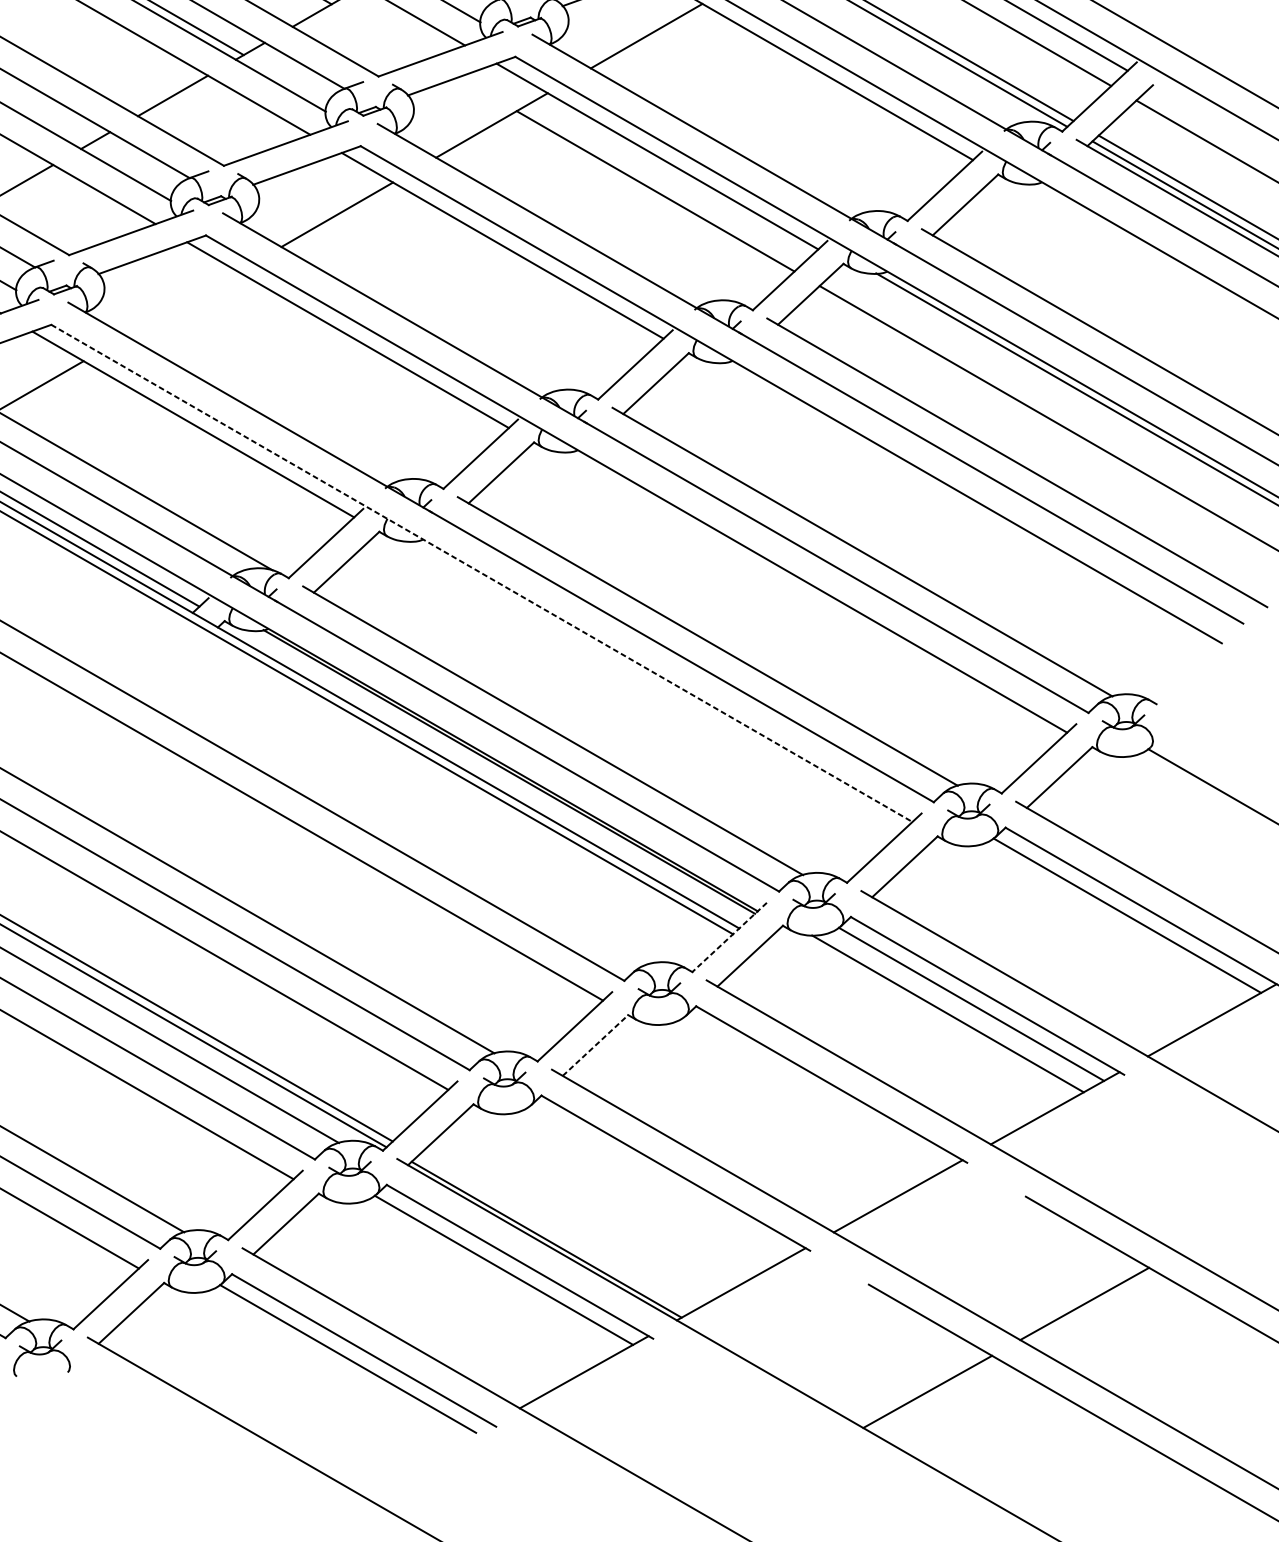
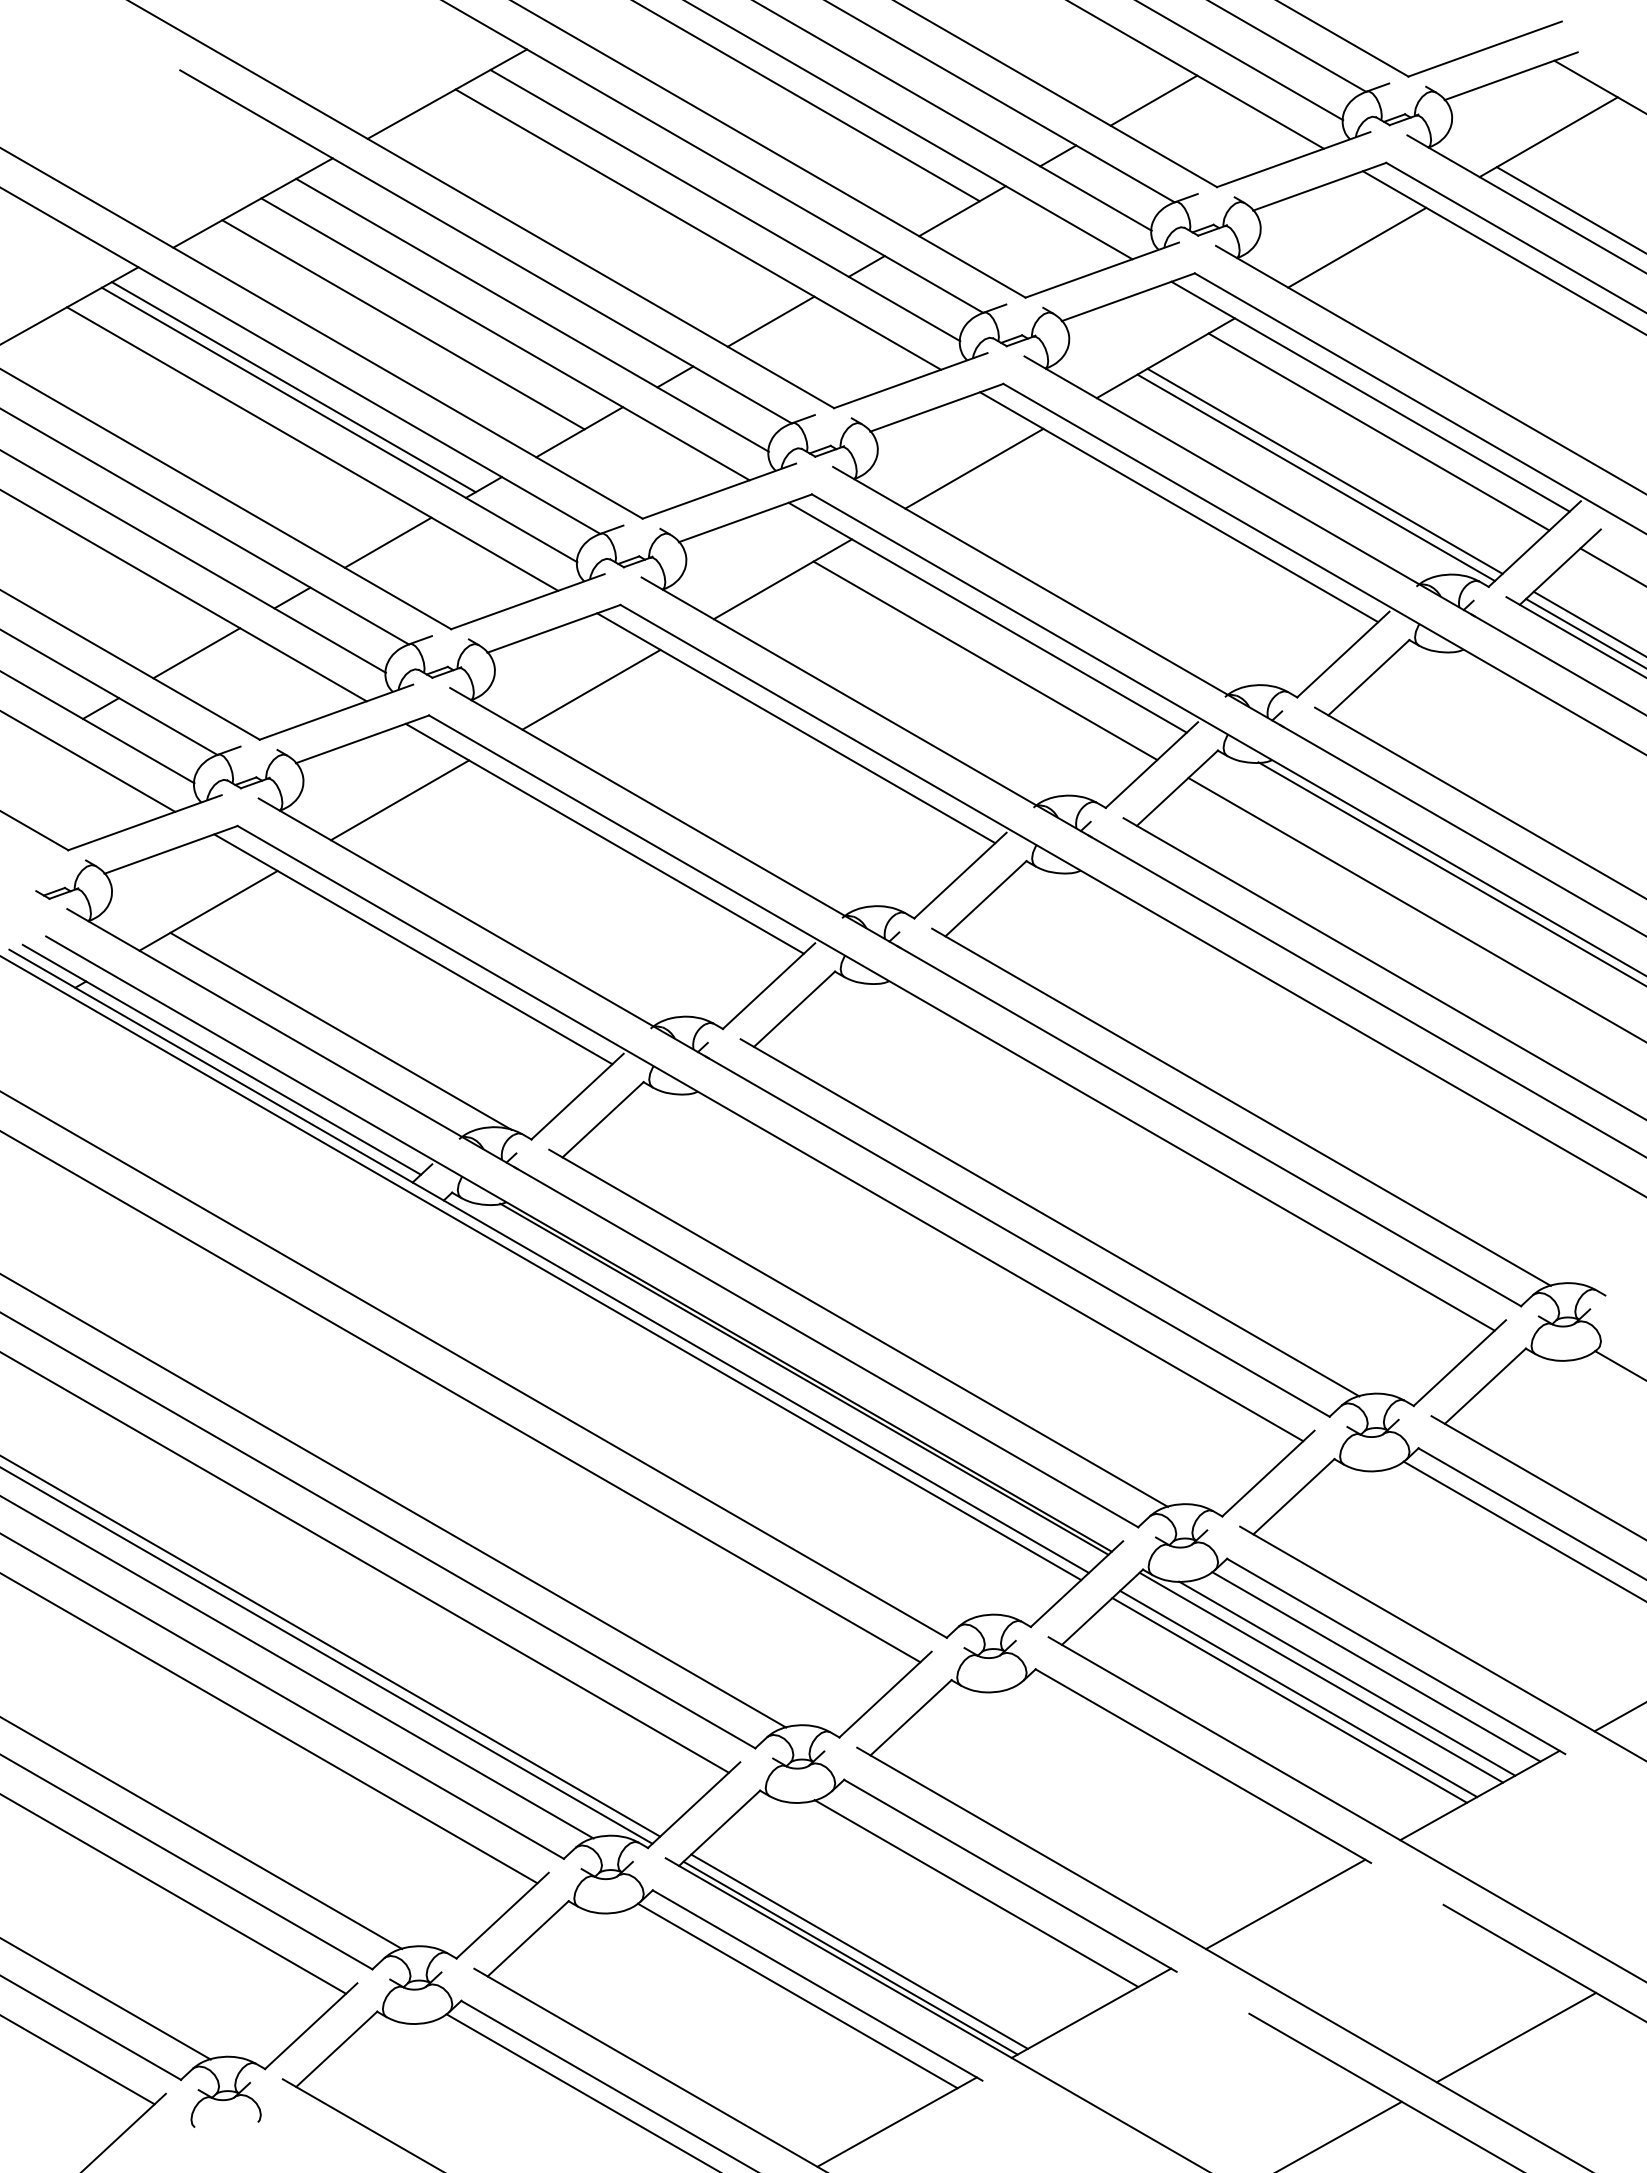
line: (182, 304) -> (399, 800), added
line: (481, 573) -> (770, 1133), dashed -> solid
line: (730, 937) -> (1077, 1584), dashed -> solid
line: (927, 1012) -> (1321, 1677), added
line: (908, 1025) -> (1298, 1693), added
line: (901, 1031) -> (1289, 1700), added
line: (595, 1045) -> (911, 1717), dashed -> solid
line: (648, 1187) -> (976, 1893), added
line: (553, 1234) -> (859, 1951), added

